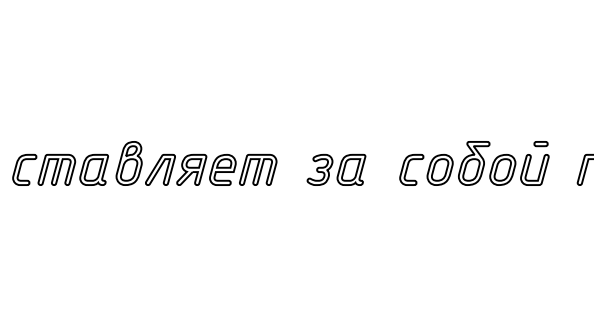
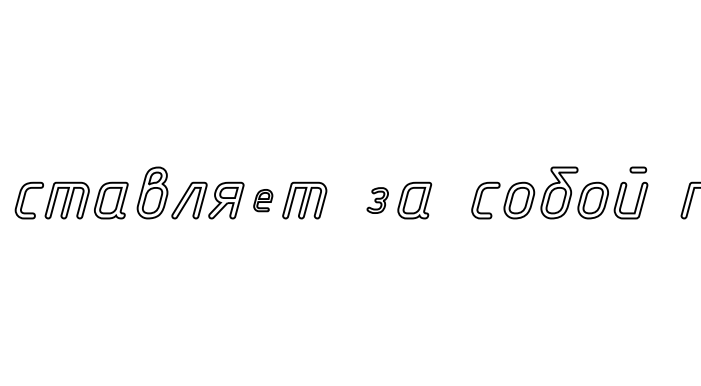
part: (223, 169) -> (263, 200), size x0.6
part: (319, 169) -> (377, 200), size x0.7

